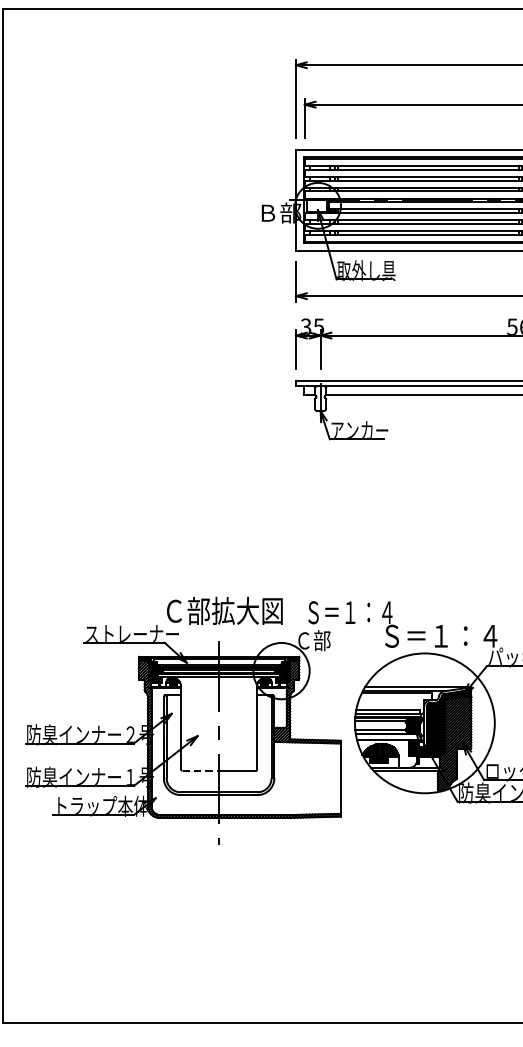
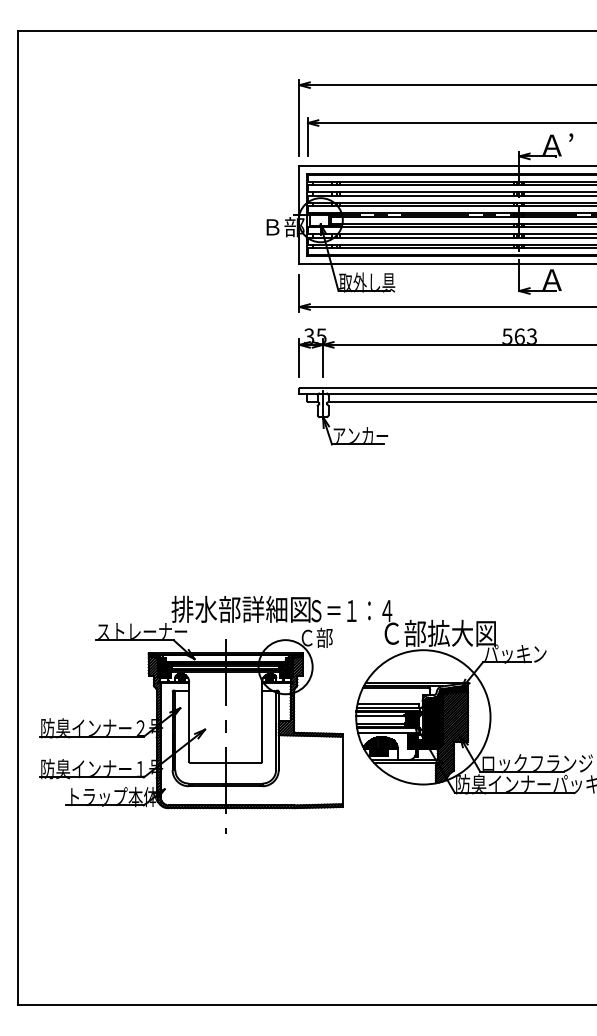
text: (234, 610) -> (240, 608), Ｃ部拡大図 -> 排水部詳細図
text: (441, 635) -> (439, 632), Ｓ＝１：４ -> Ｃ部拡大図
line: (201, 771) -> (208, 763), dashed -> solid

